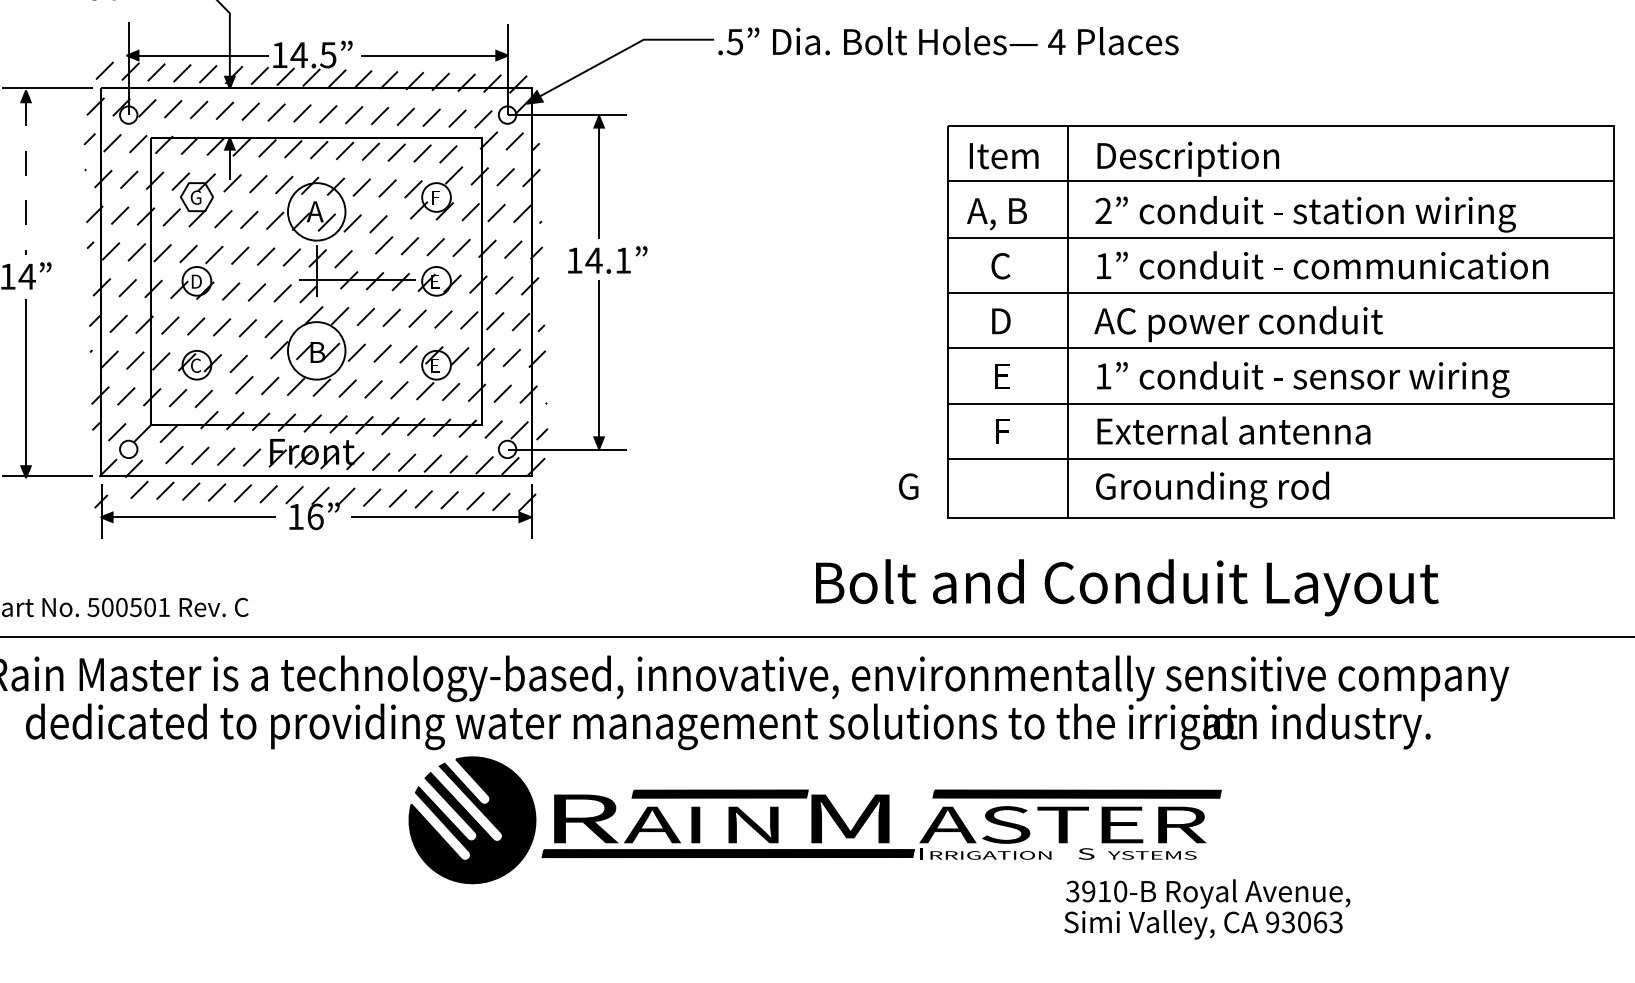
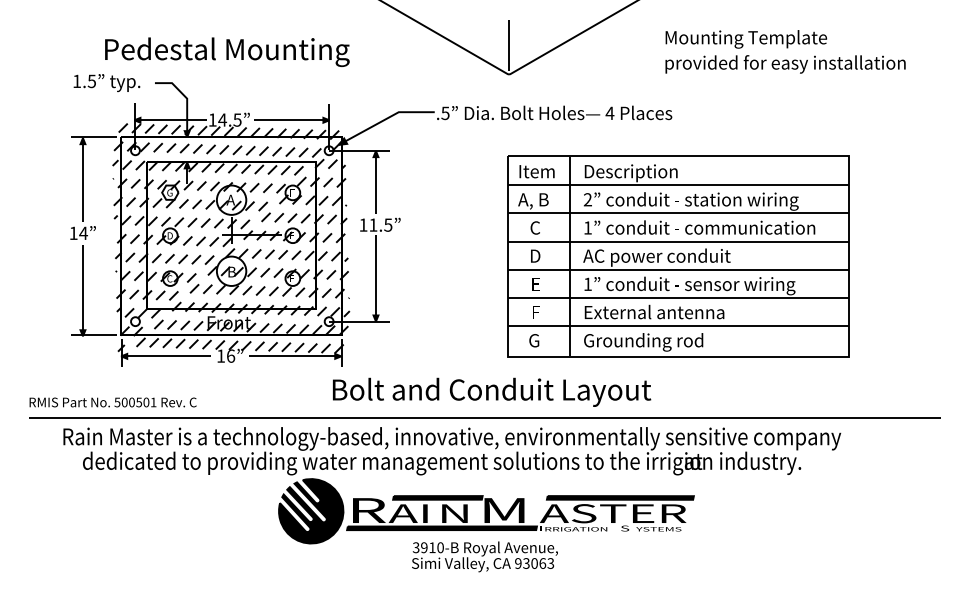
line: (25, 179) -> (82, 183), dashed -> solid
text: (607, 259) -> (380, 224), 14.1 -> 11.5
part: (1280, 321) -> (678, 256), moved
text: (1128, 585) -> (492, 391), moved
text: (1206, 908) -> (484, 556), moved

